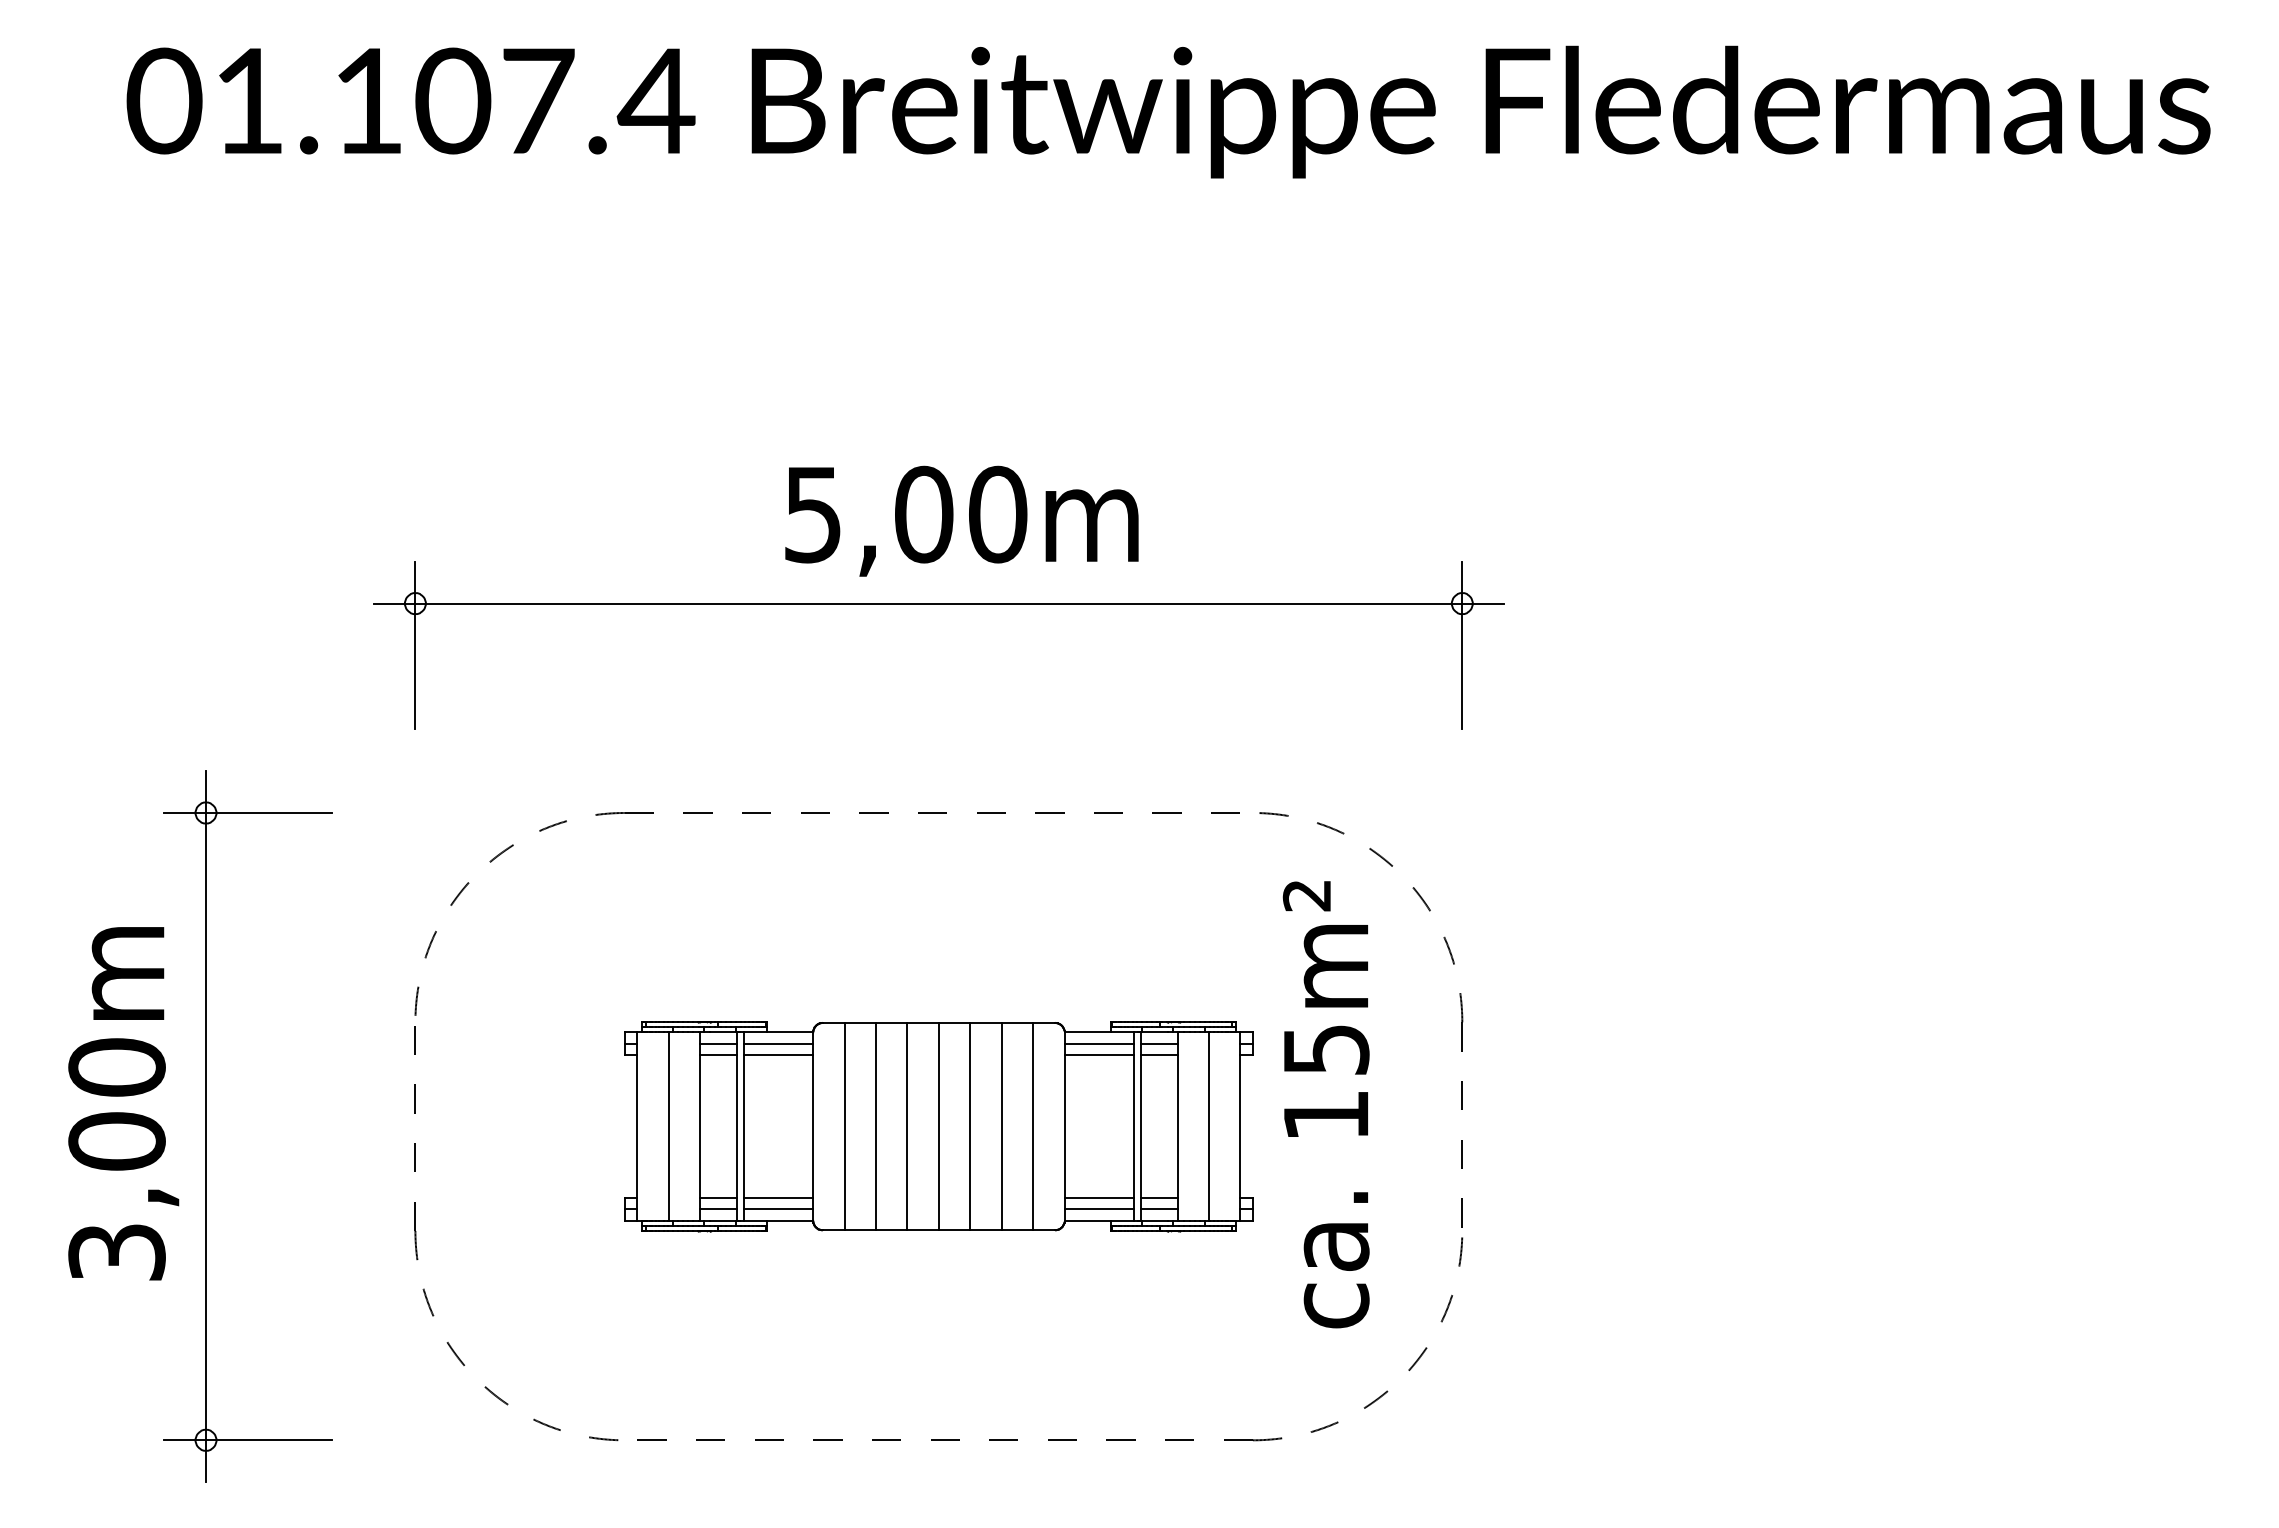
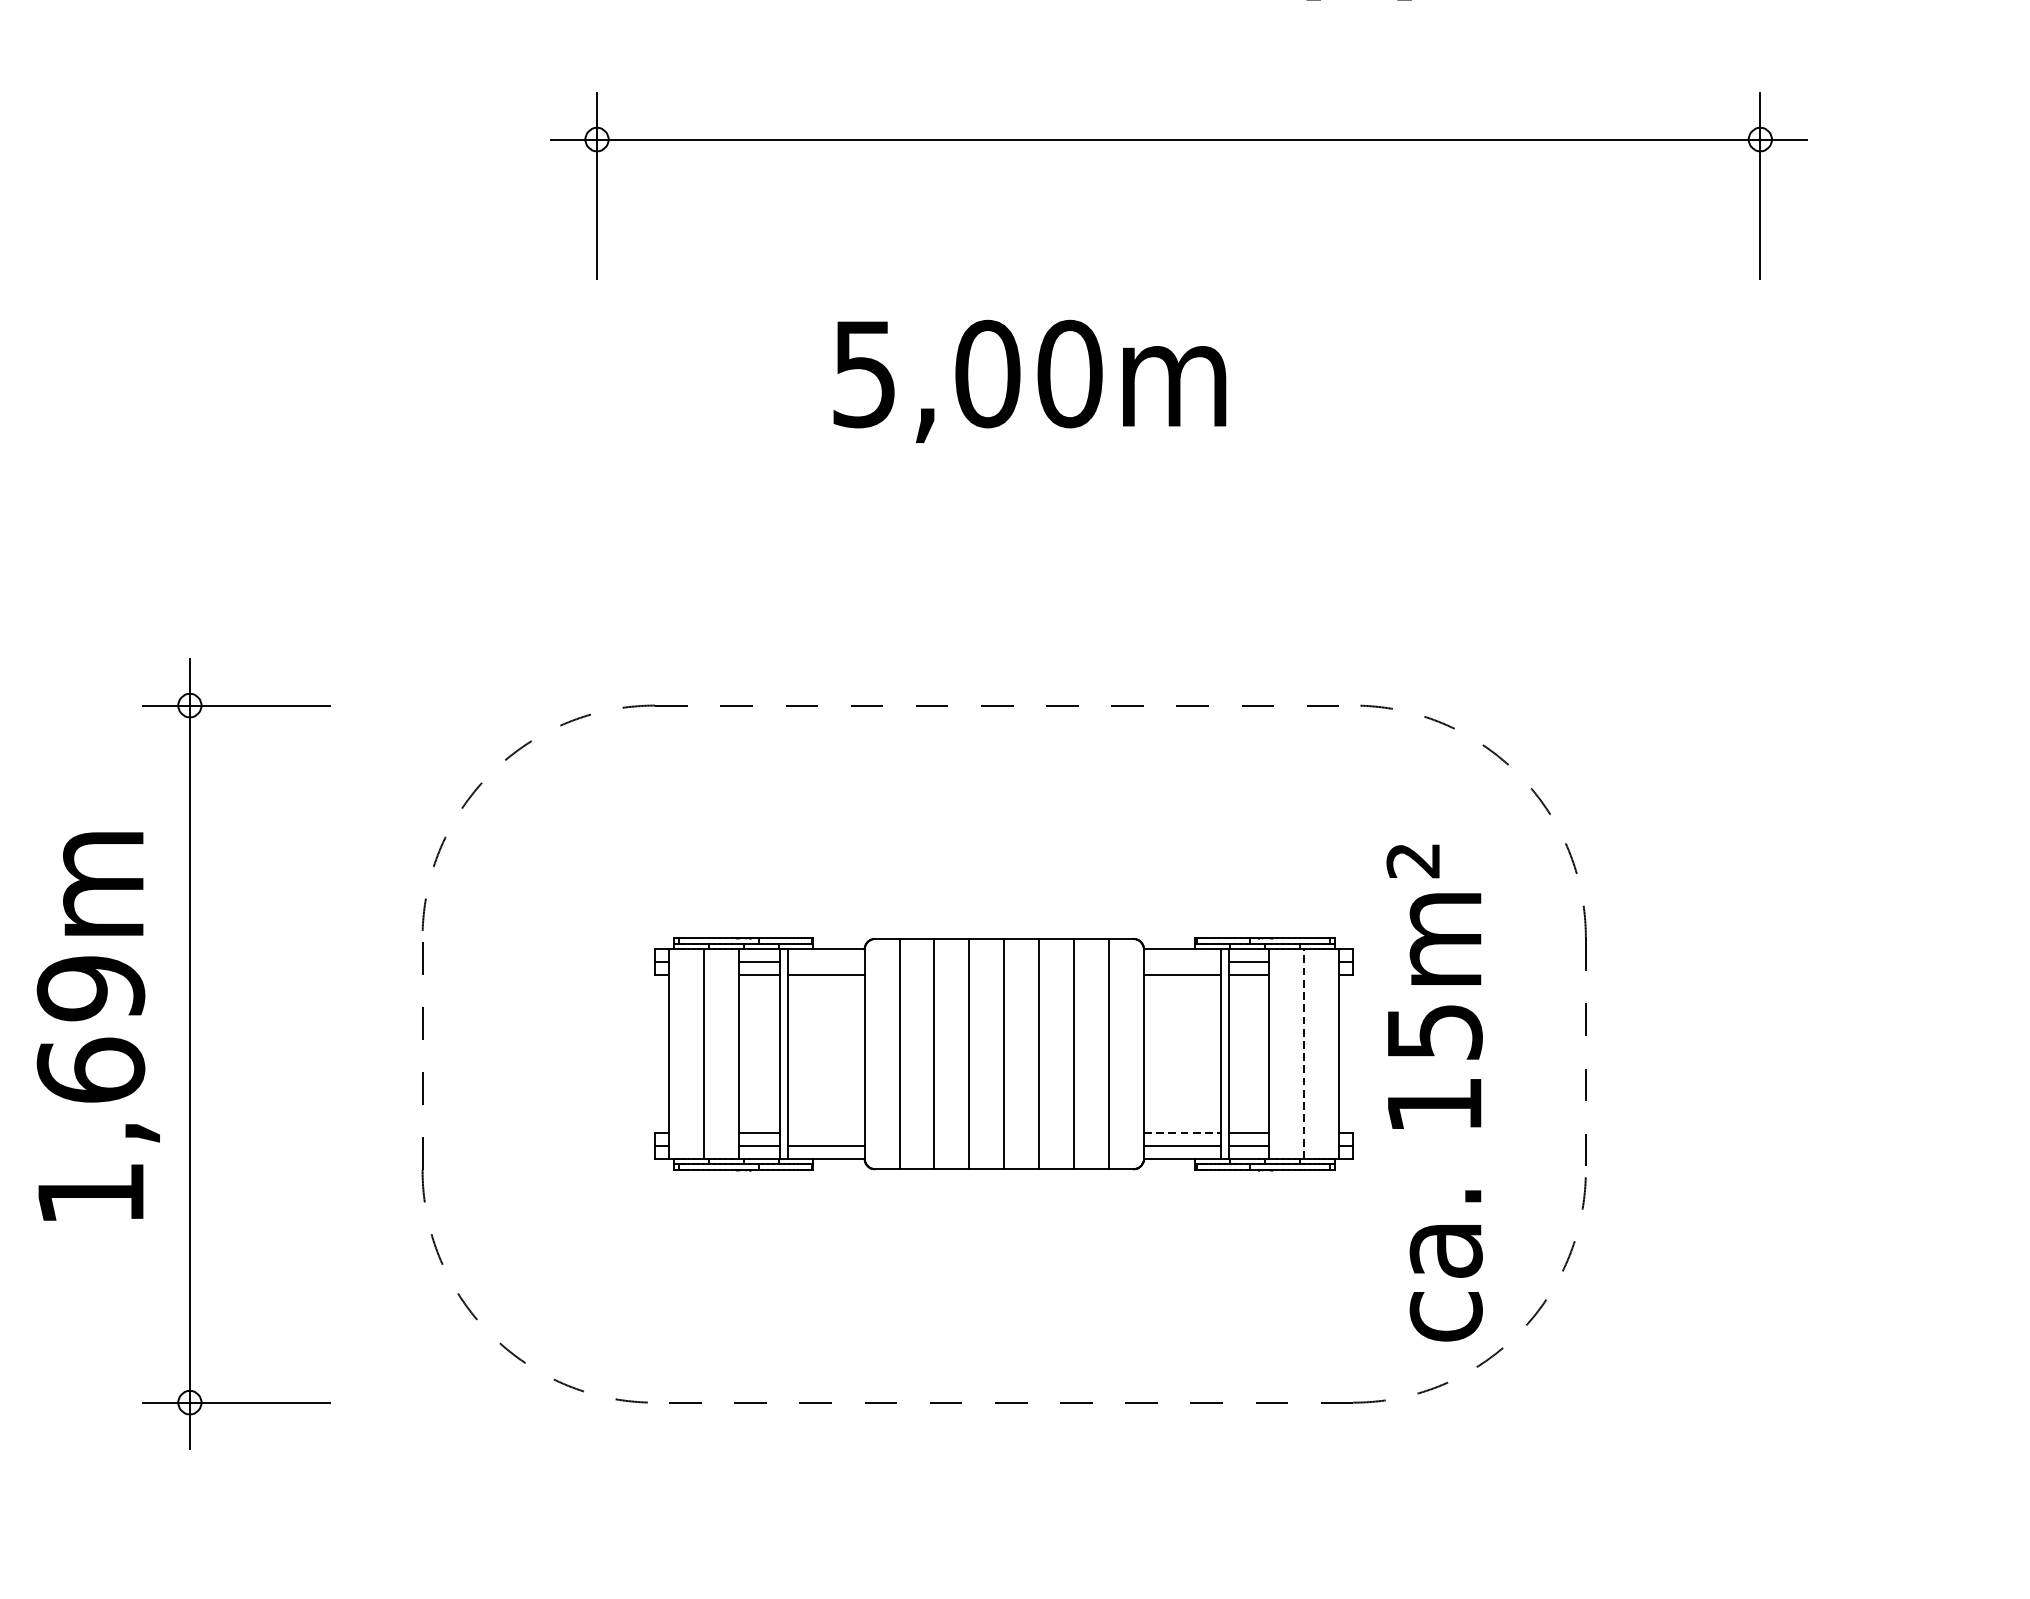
part: (938, 604) -> (1178, 140), moved
line: (778, 1043) -> (826, 961), removed
line: (1099, 1043) -> (1182, 961), removed
text: (1325, 1104) -> (1433, 1092), moved
line: (1208, 1126) -> (1303, 1053), solid -> dashed
text: (116, 1159) -> (90, 1090), 3,00m -> 1,69m
line: (778, 1197) -> (826, 1132), removed
line: (1099, 1197) -> (1182, 1132), solid -> dashed

